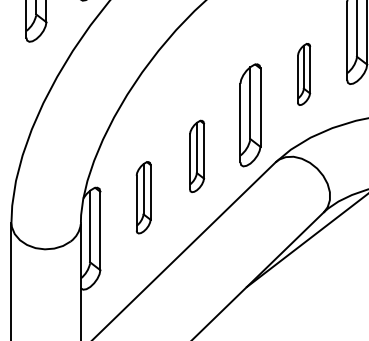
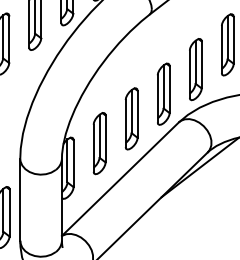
part: (303, 74) -> (195, 69), size x1.67
part: (196, 155) -> (131, 118), size x1.43
part: (143, 197) -> (99, 143), size x1.43

